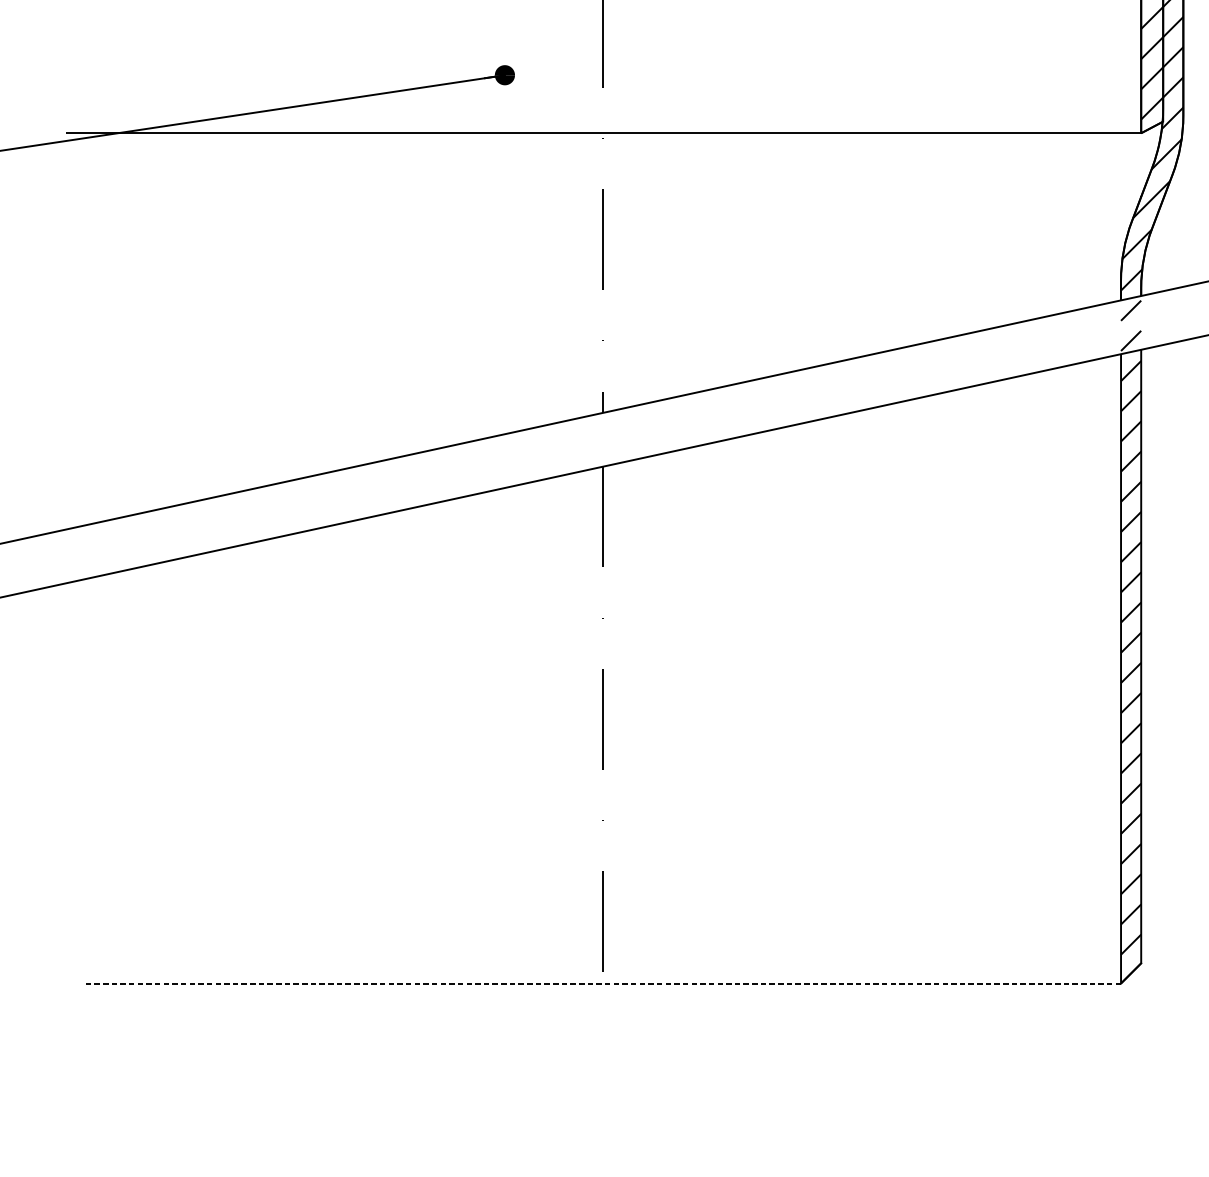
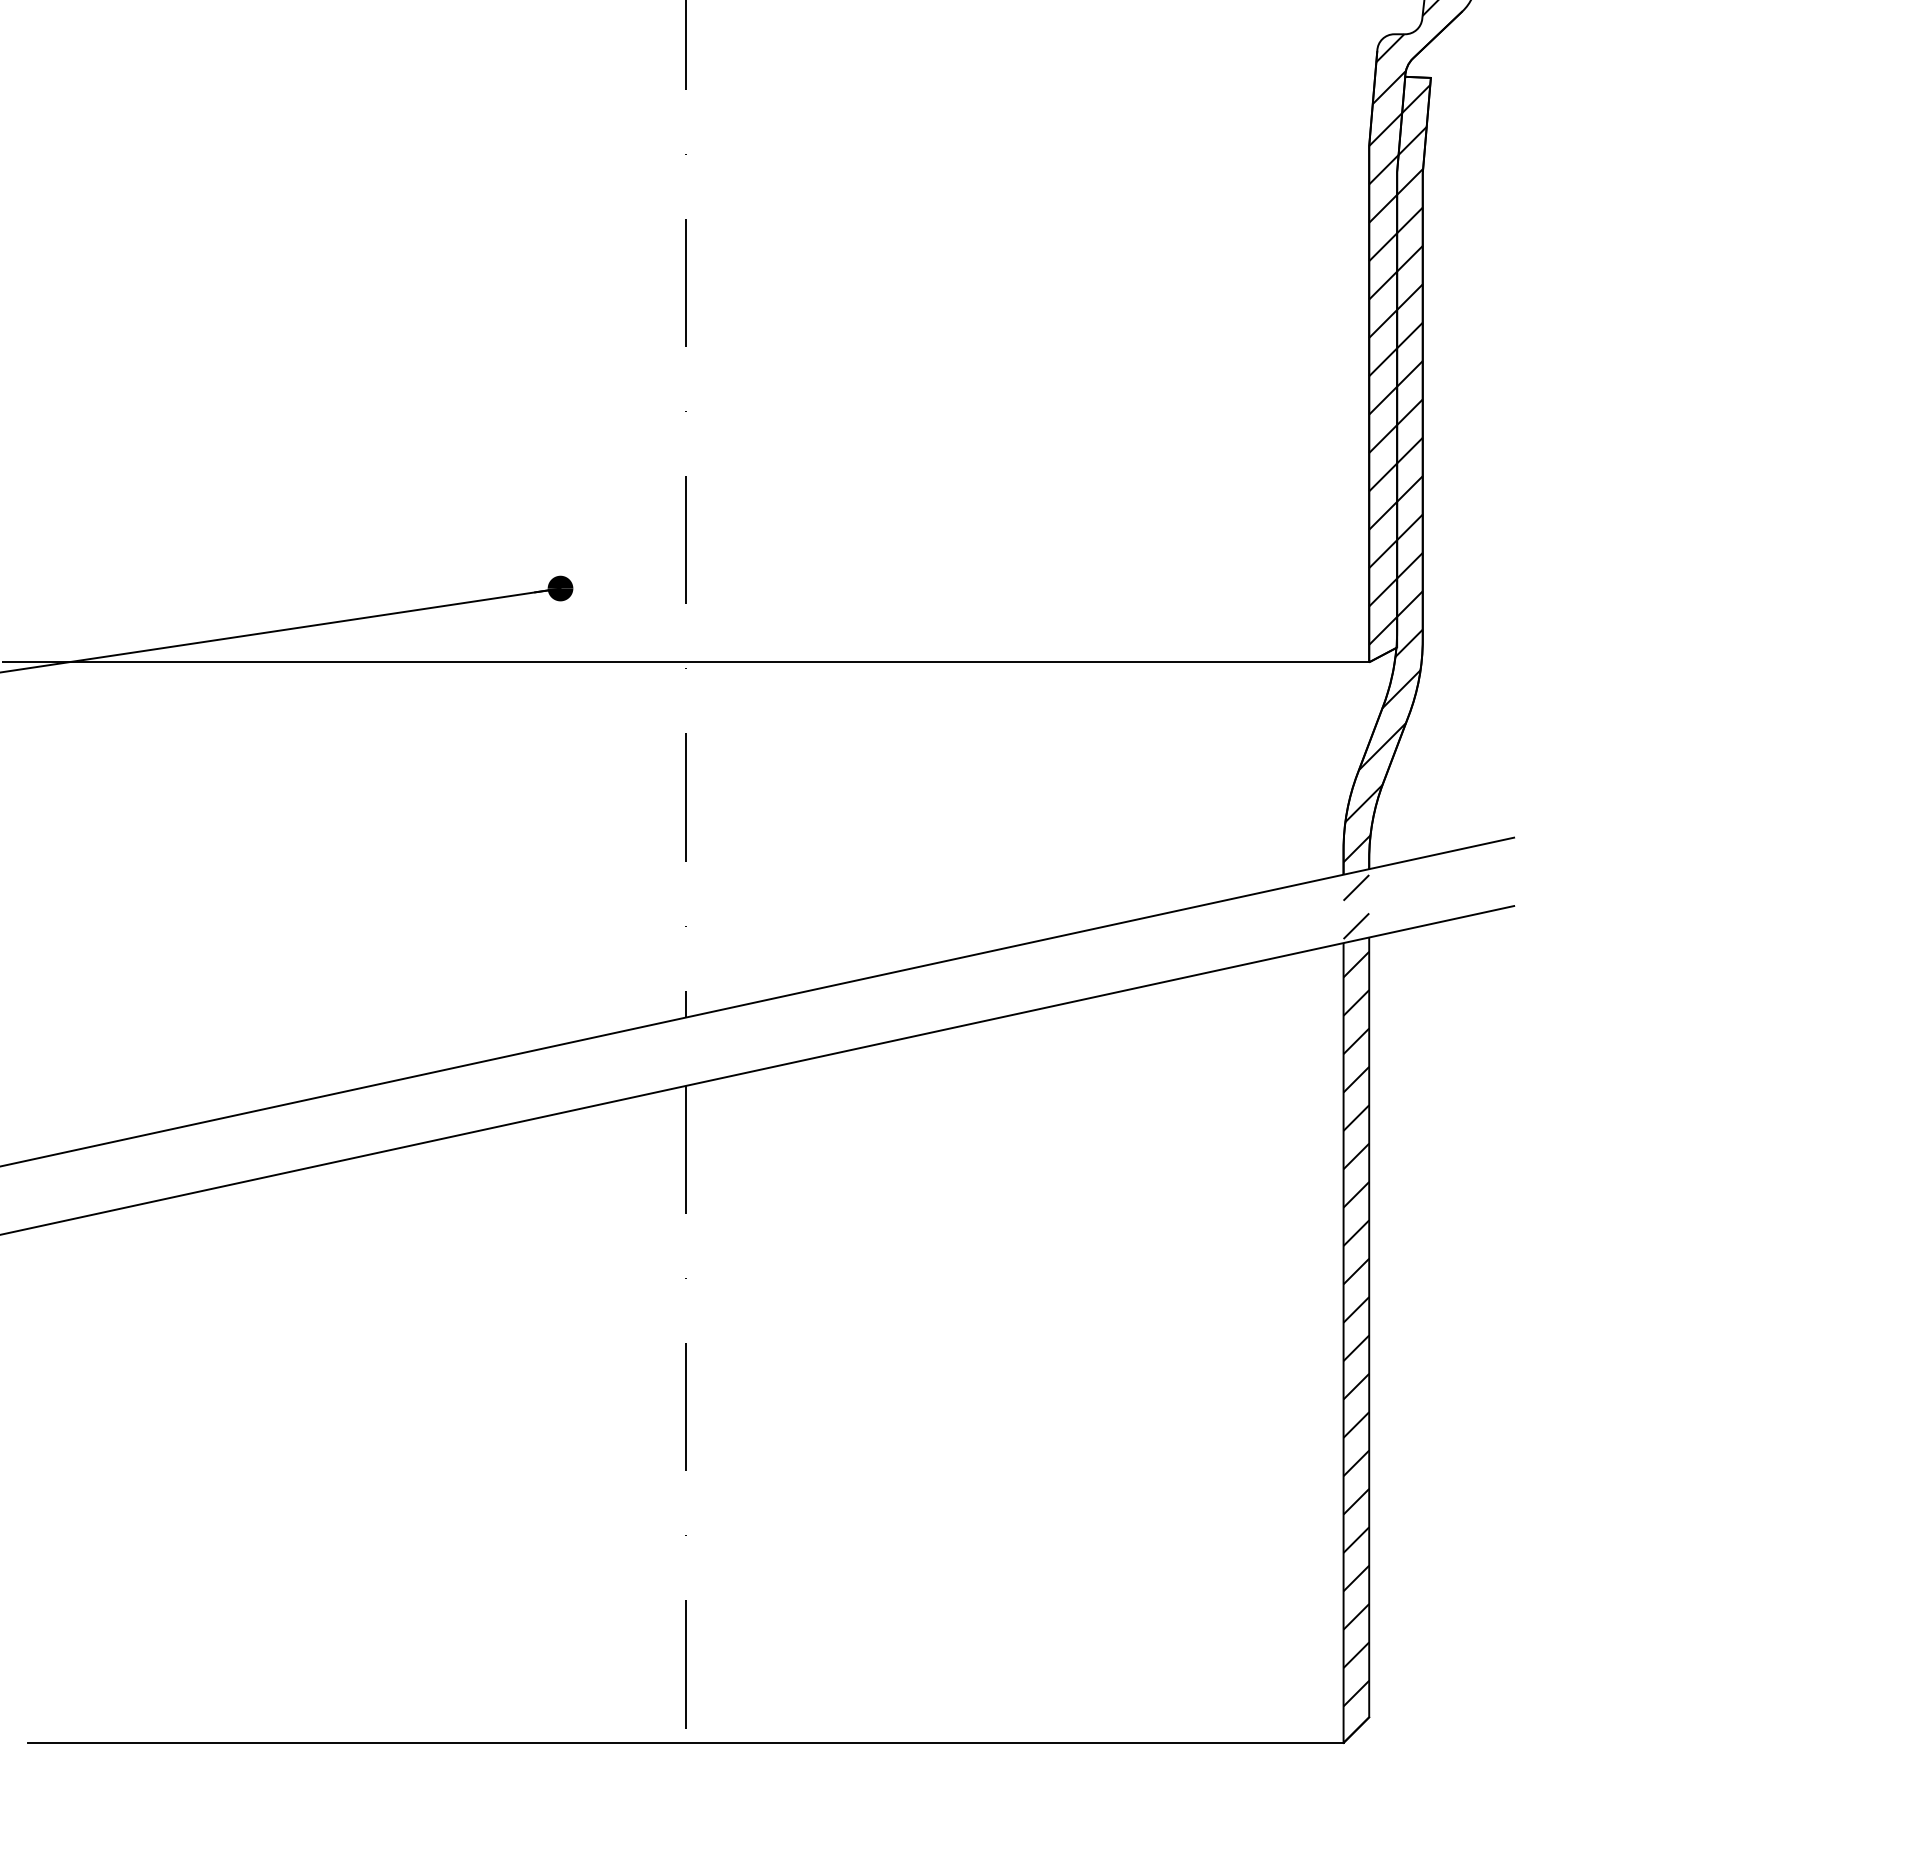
line: (603, 983) -> (685, 1742), dashed -> solid

